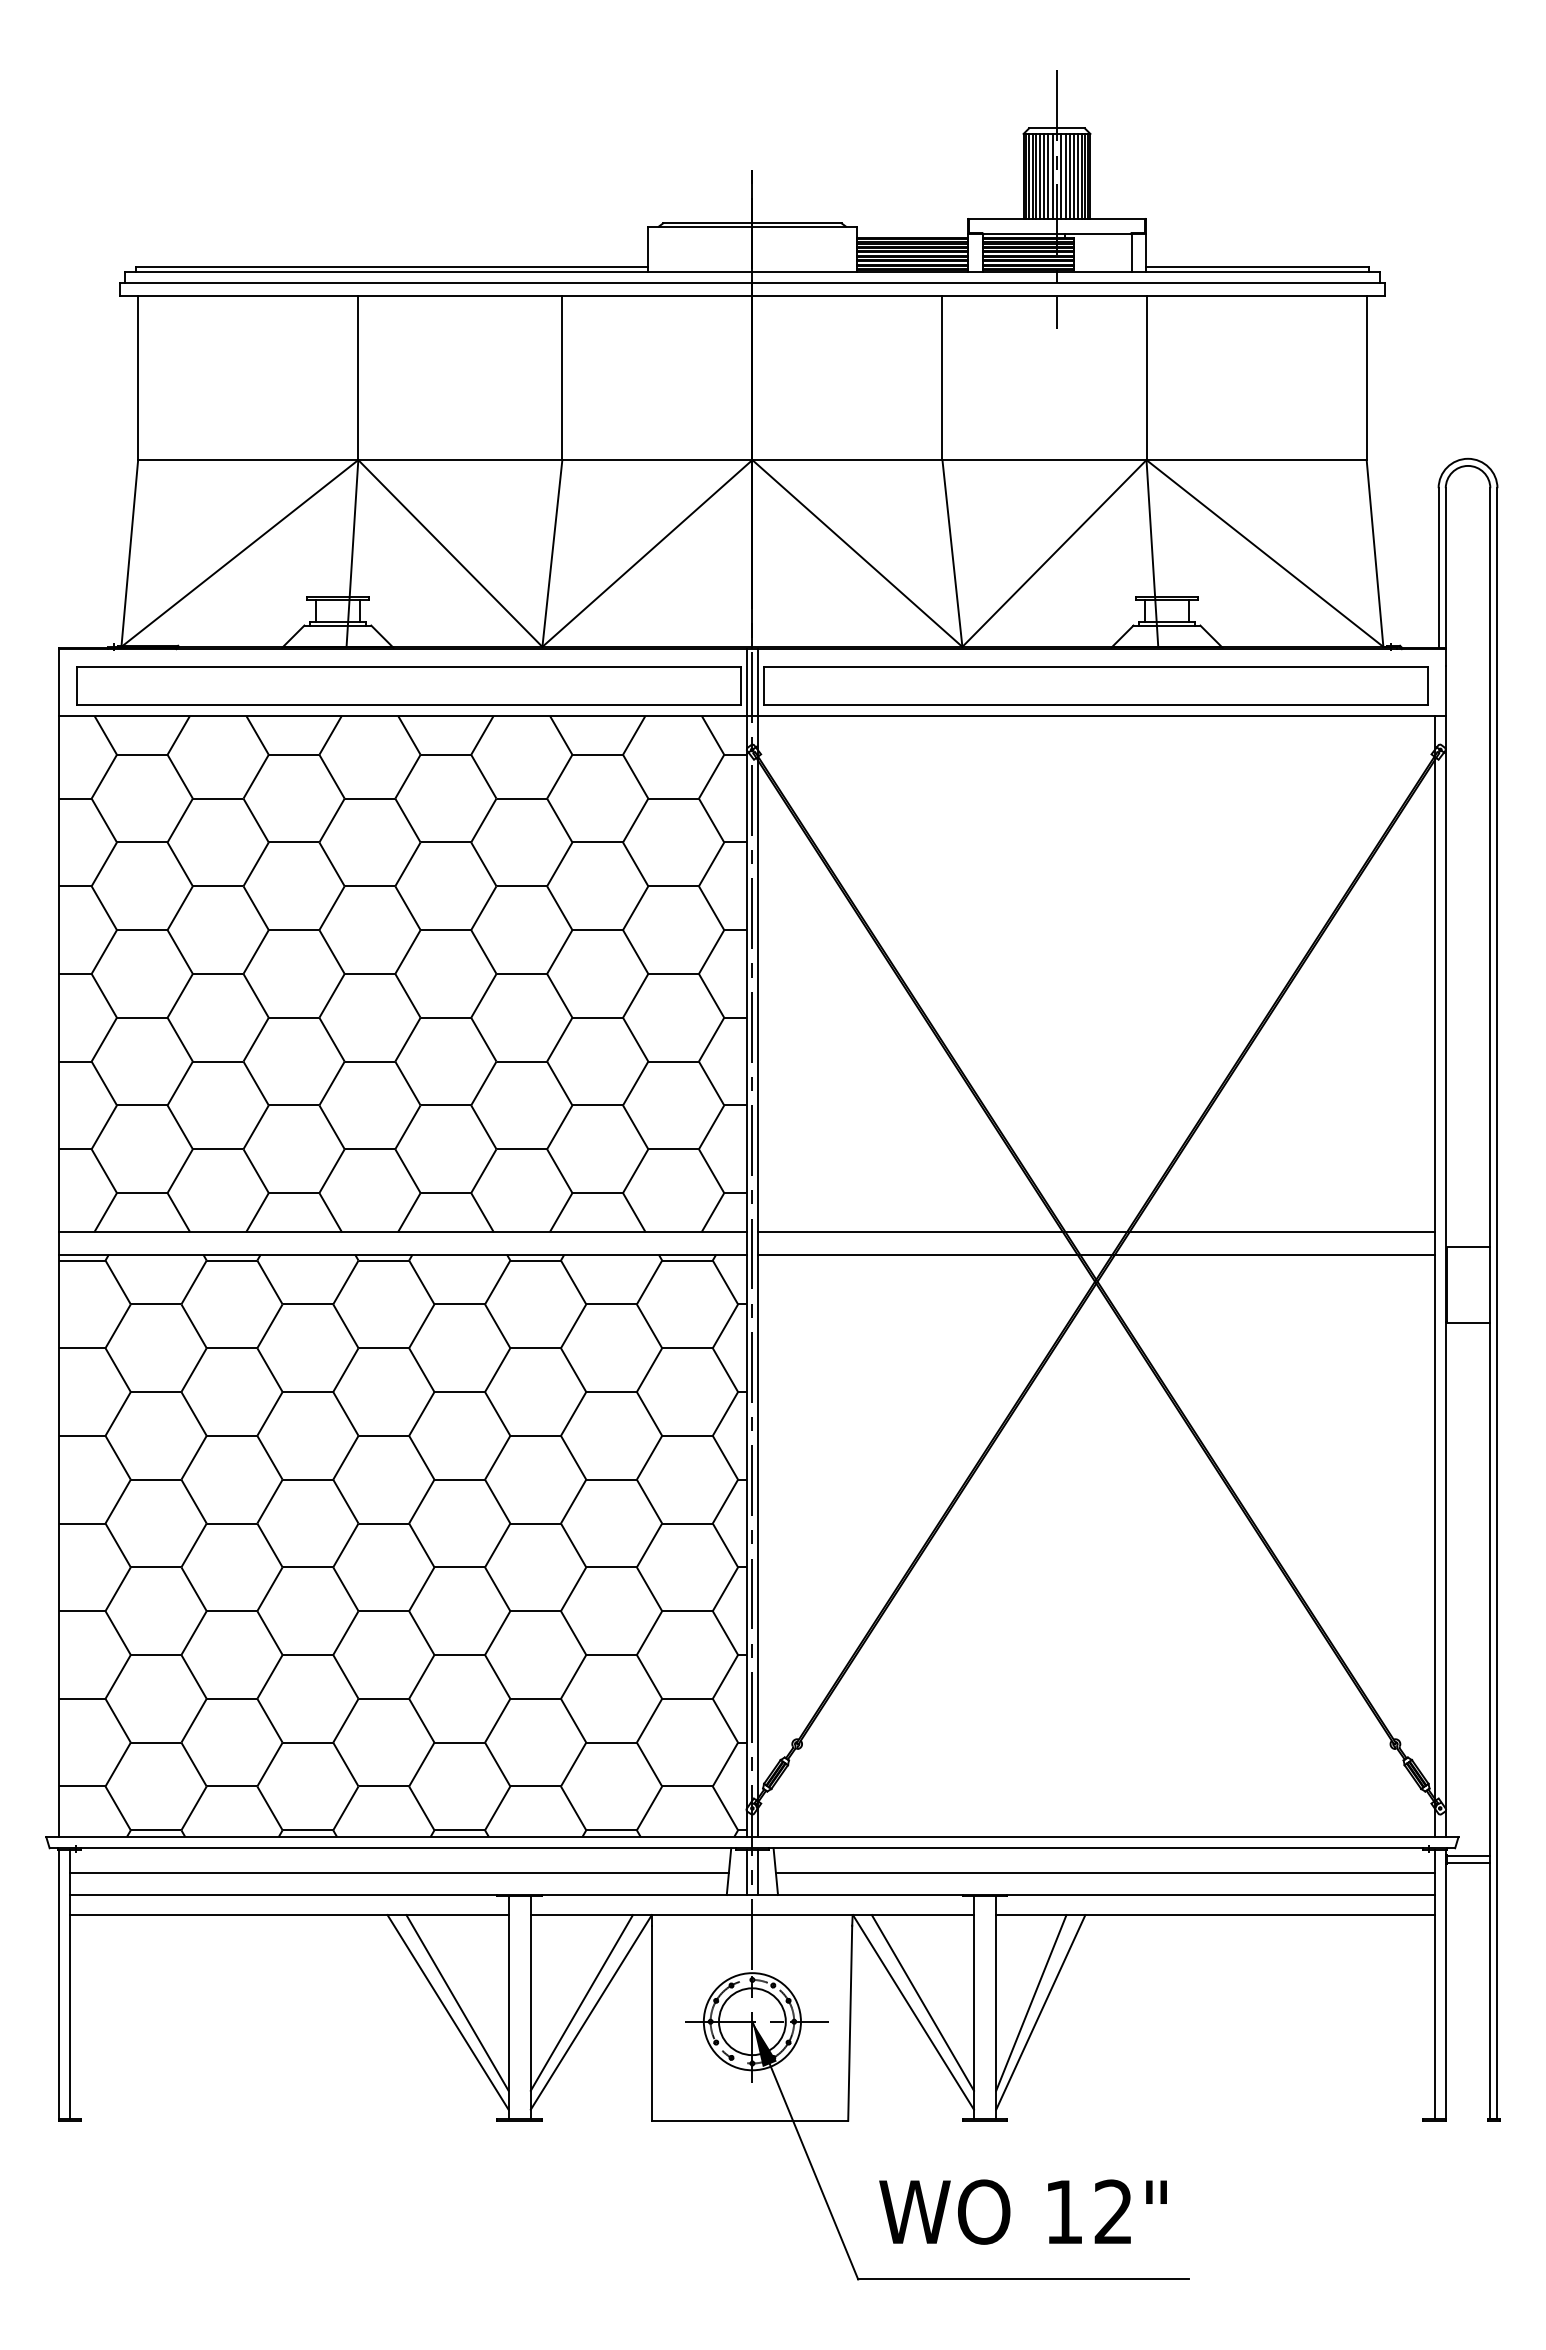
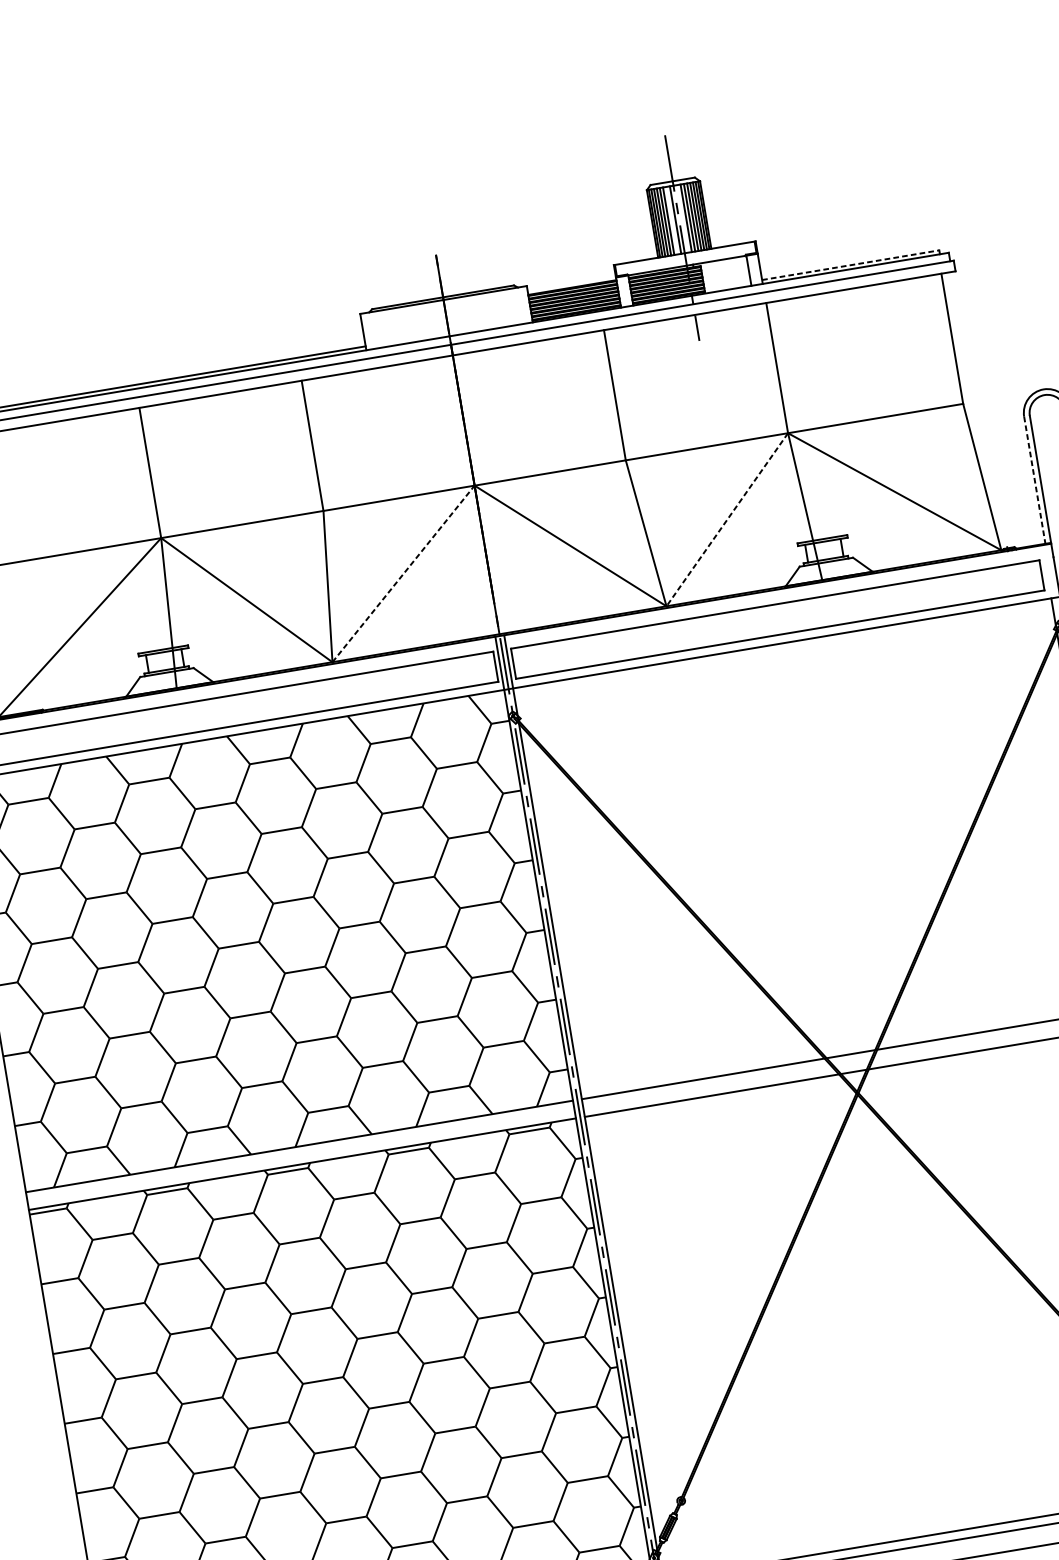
line: (1048, 175) -> (672, 219), removed
line: (1061, 175) -> (682, 218), removed
line: (1258, 267) -> (851, 265), solid -> dashed
line: (647, 553) -> (403, 573), solid -> dashed
line: (1054, 553) -> (727, 519), solid -> dashed
line: (1438, 568) -> (1034, 480), solid -> dashed

